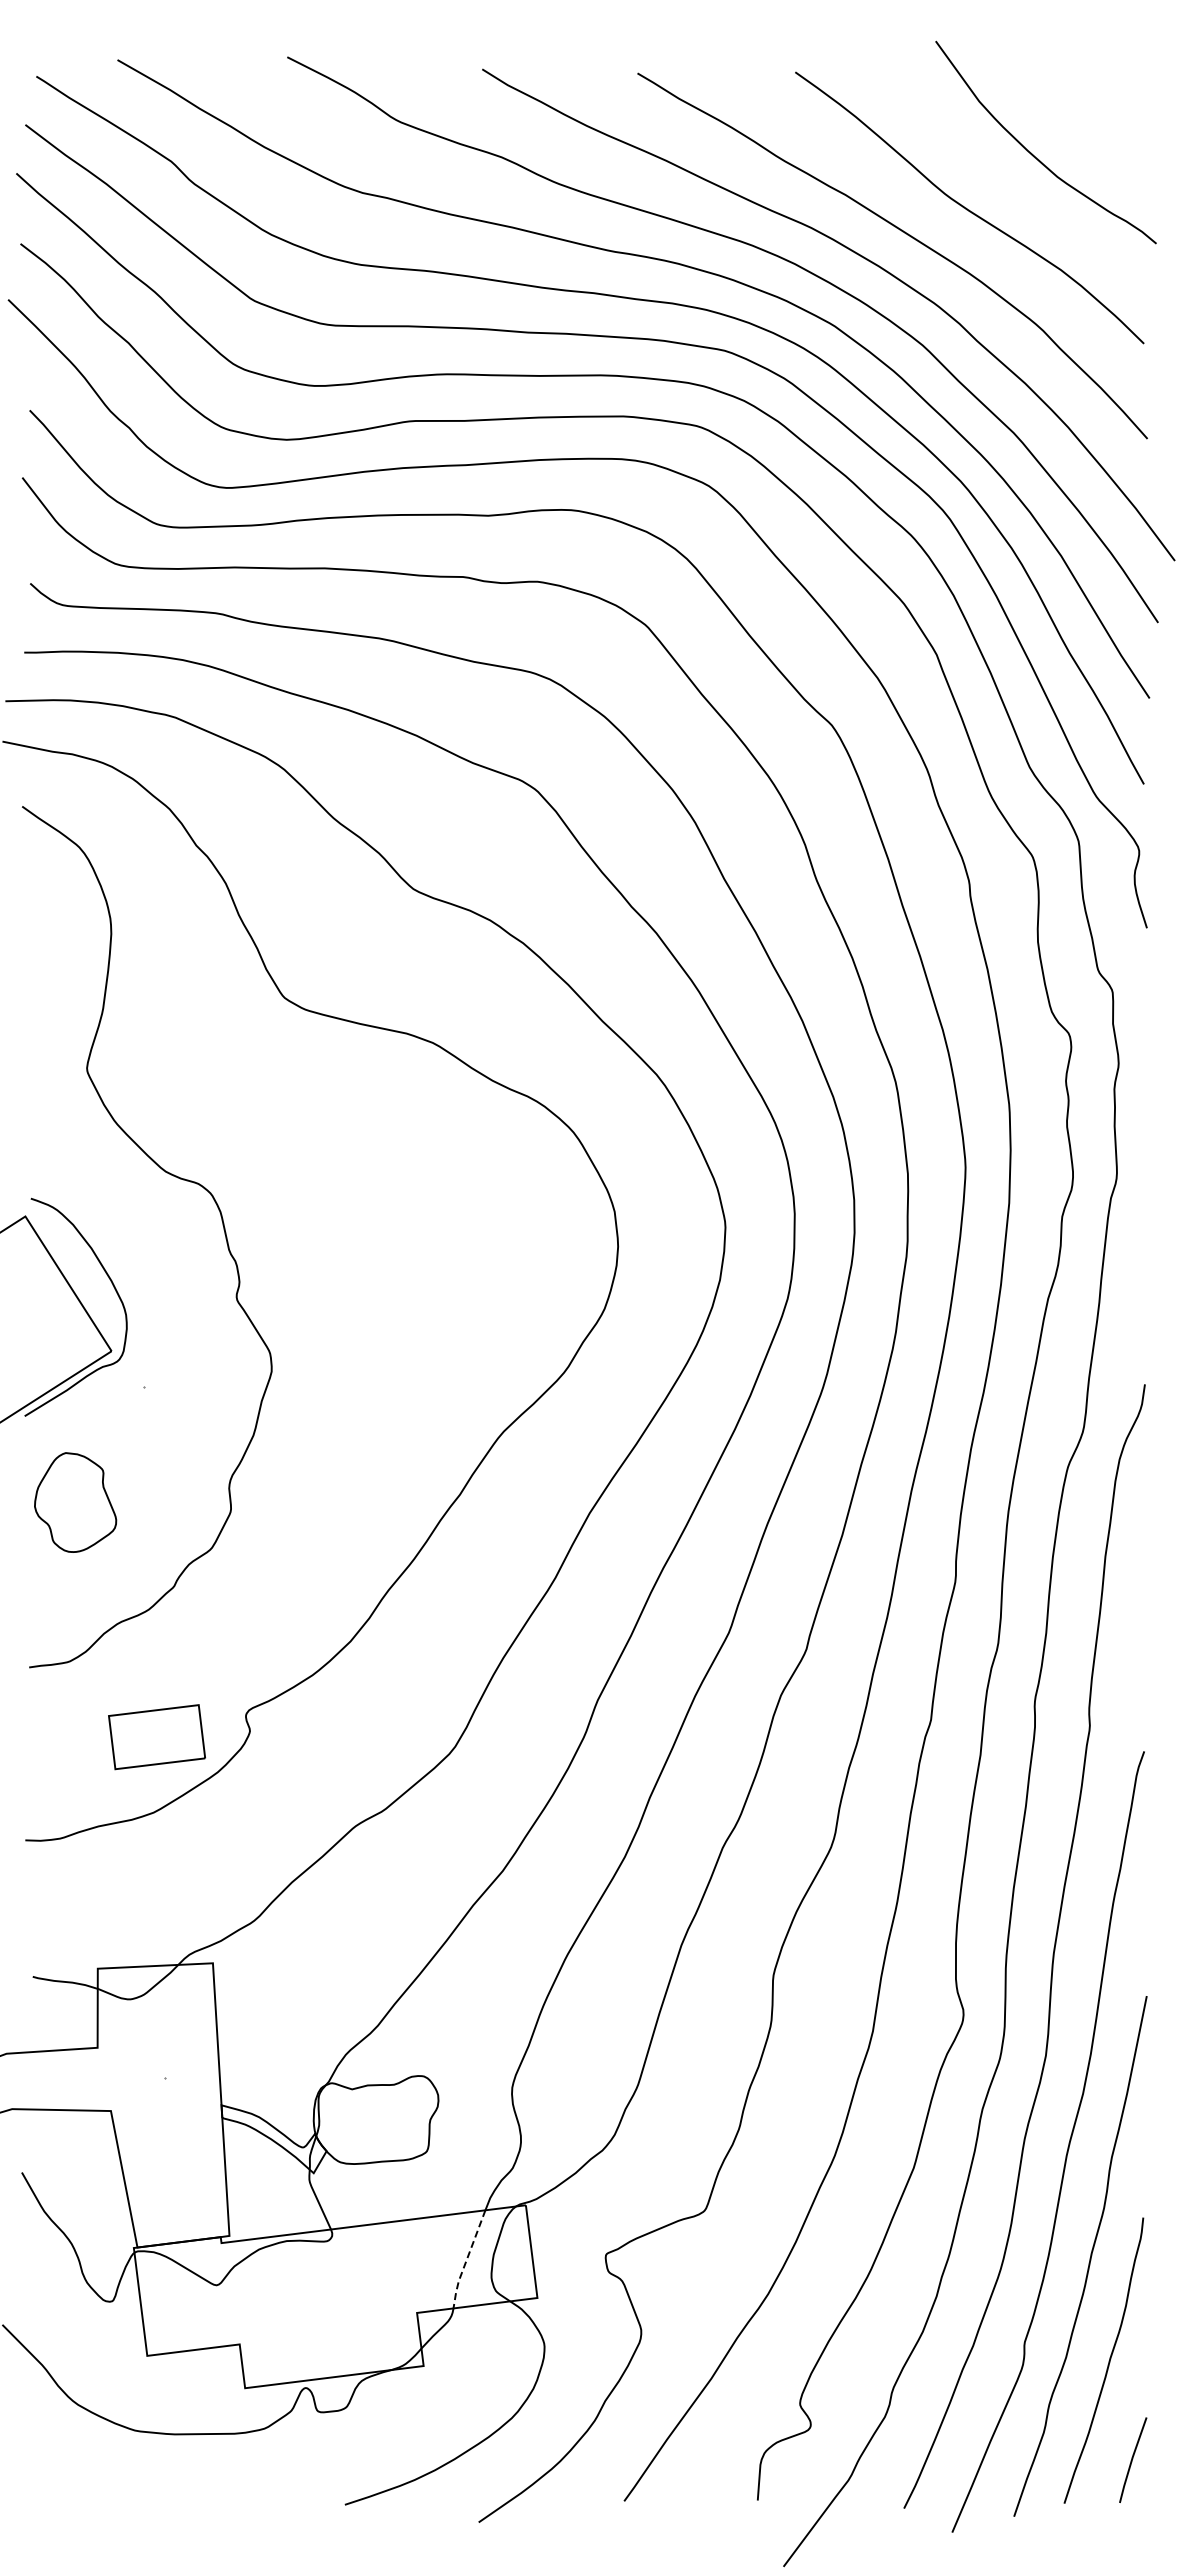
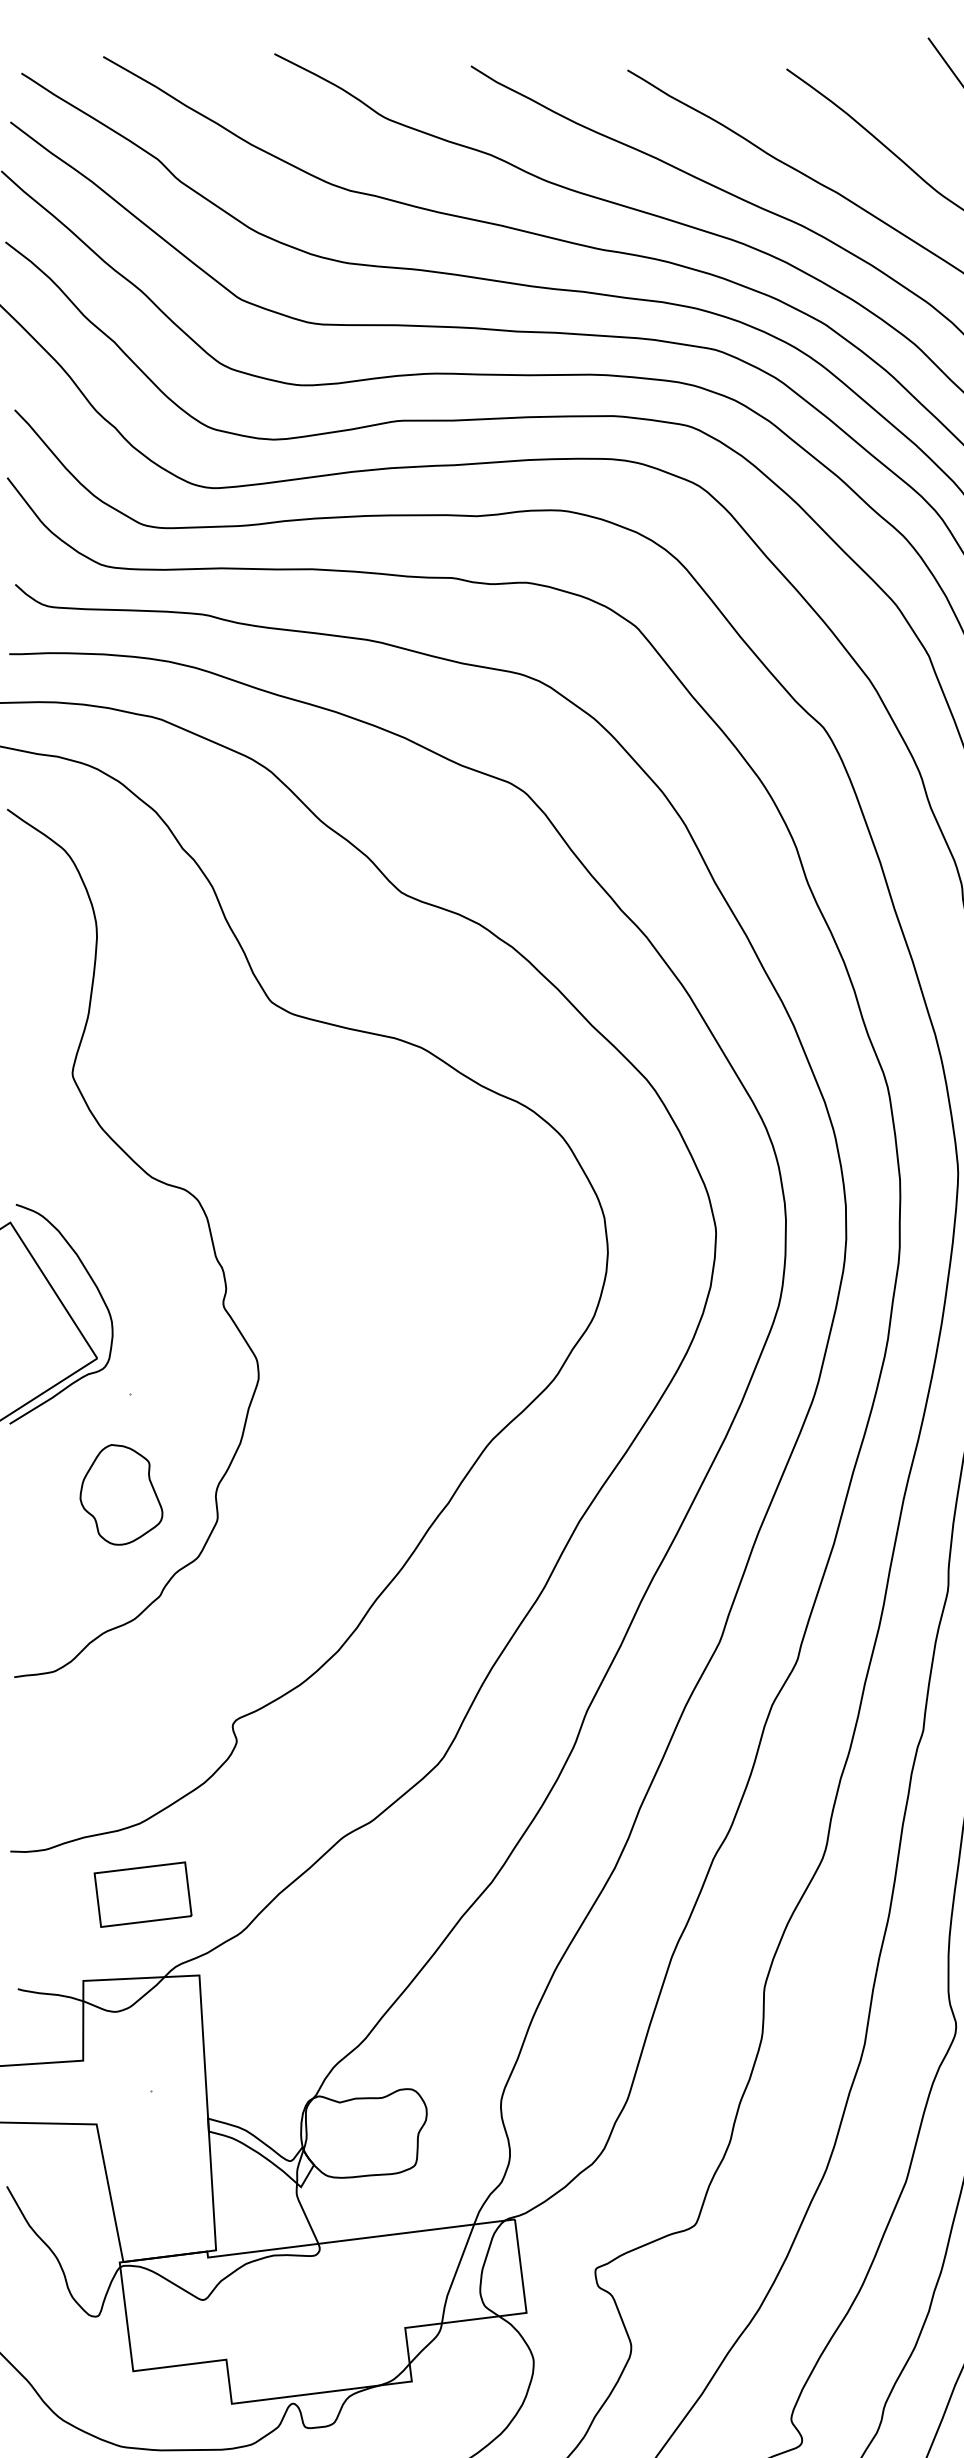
part: (75, 1502) -> (121, 1494), moved
part: (156, 1737) -> (142, 1895), moved
line: (466, 2259) -> (455, 2274), dashed -> solid

